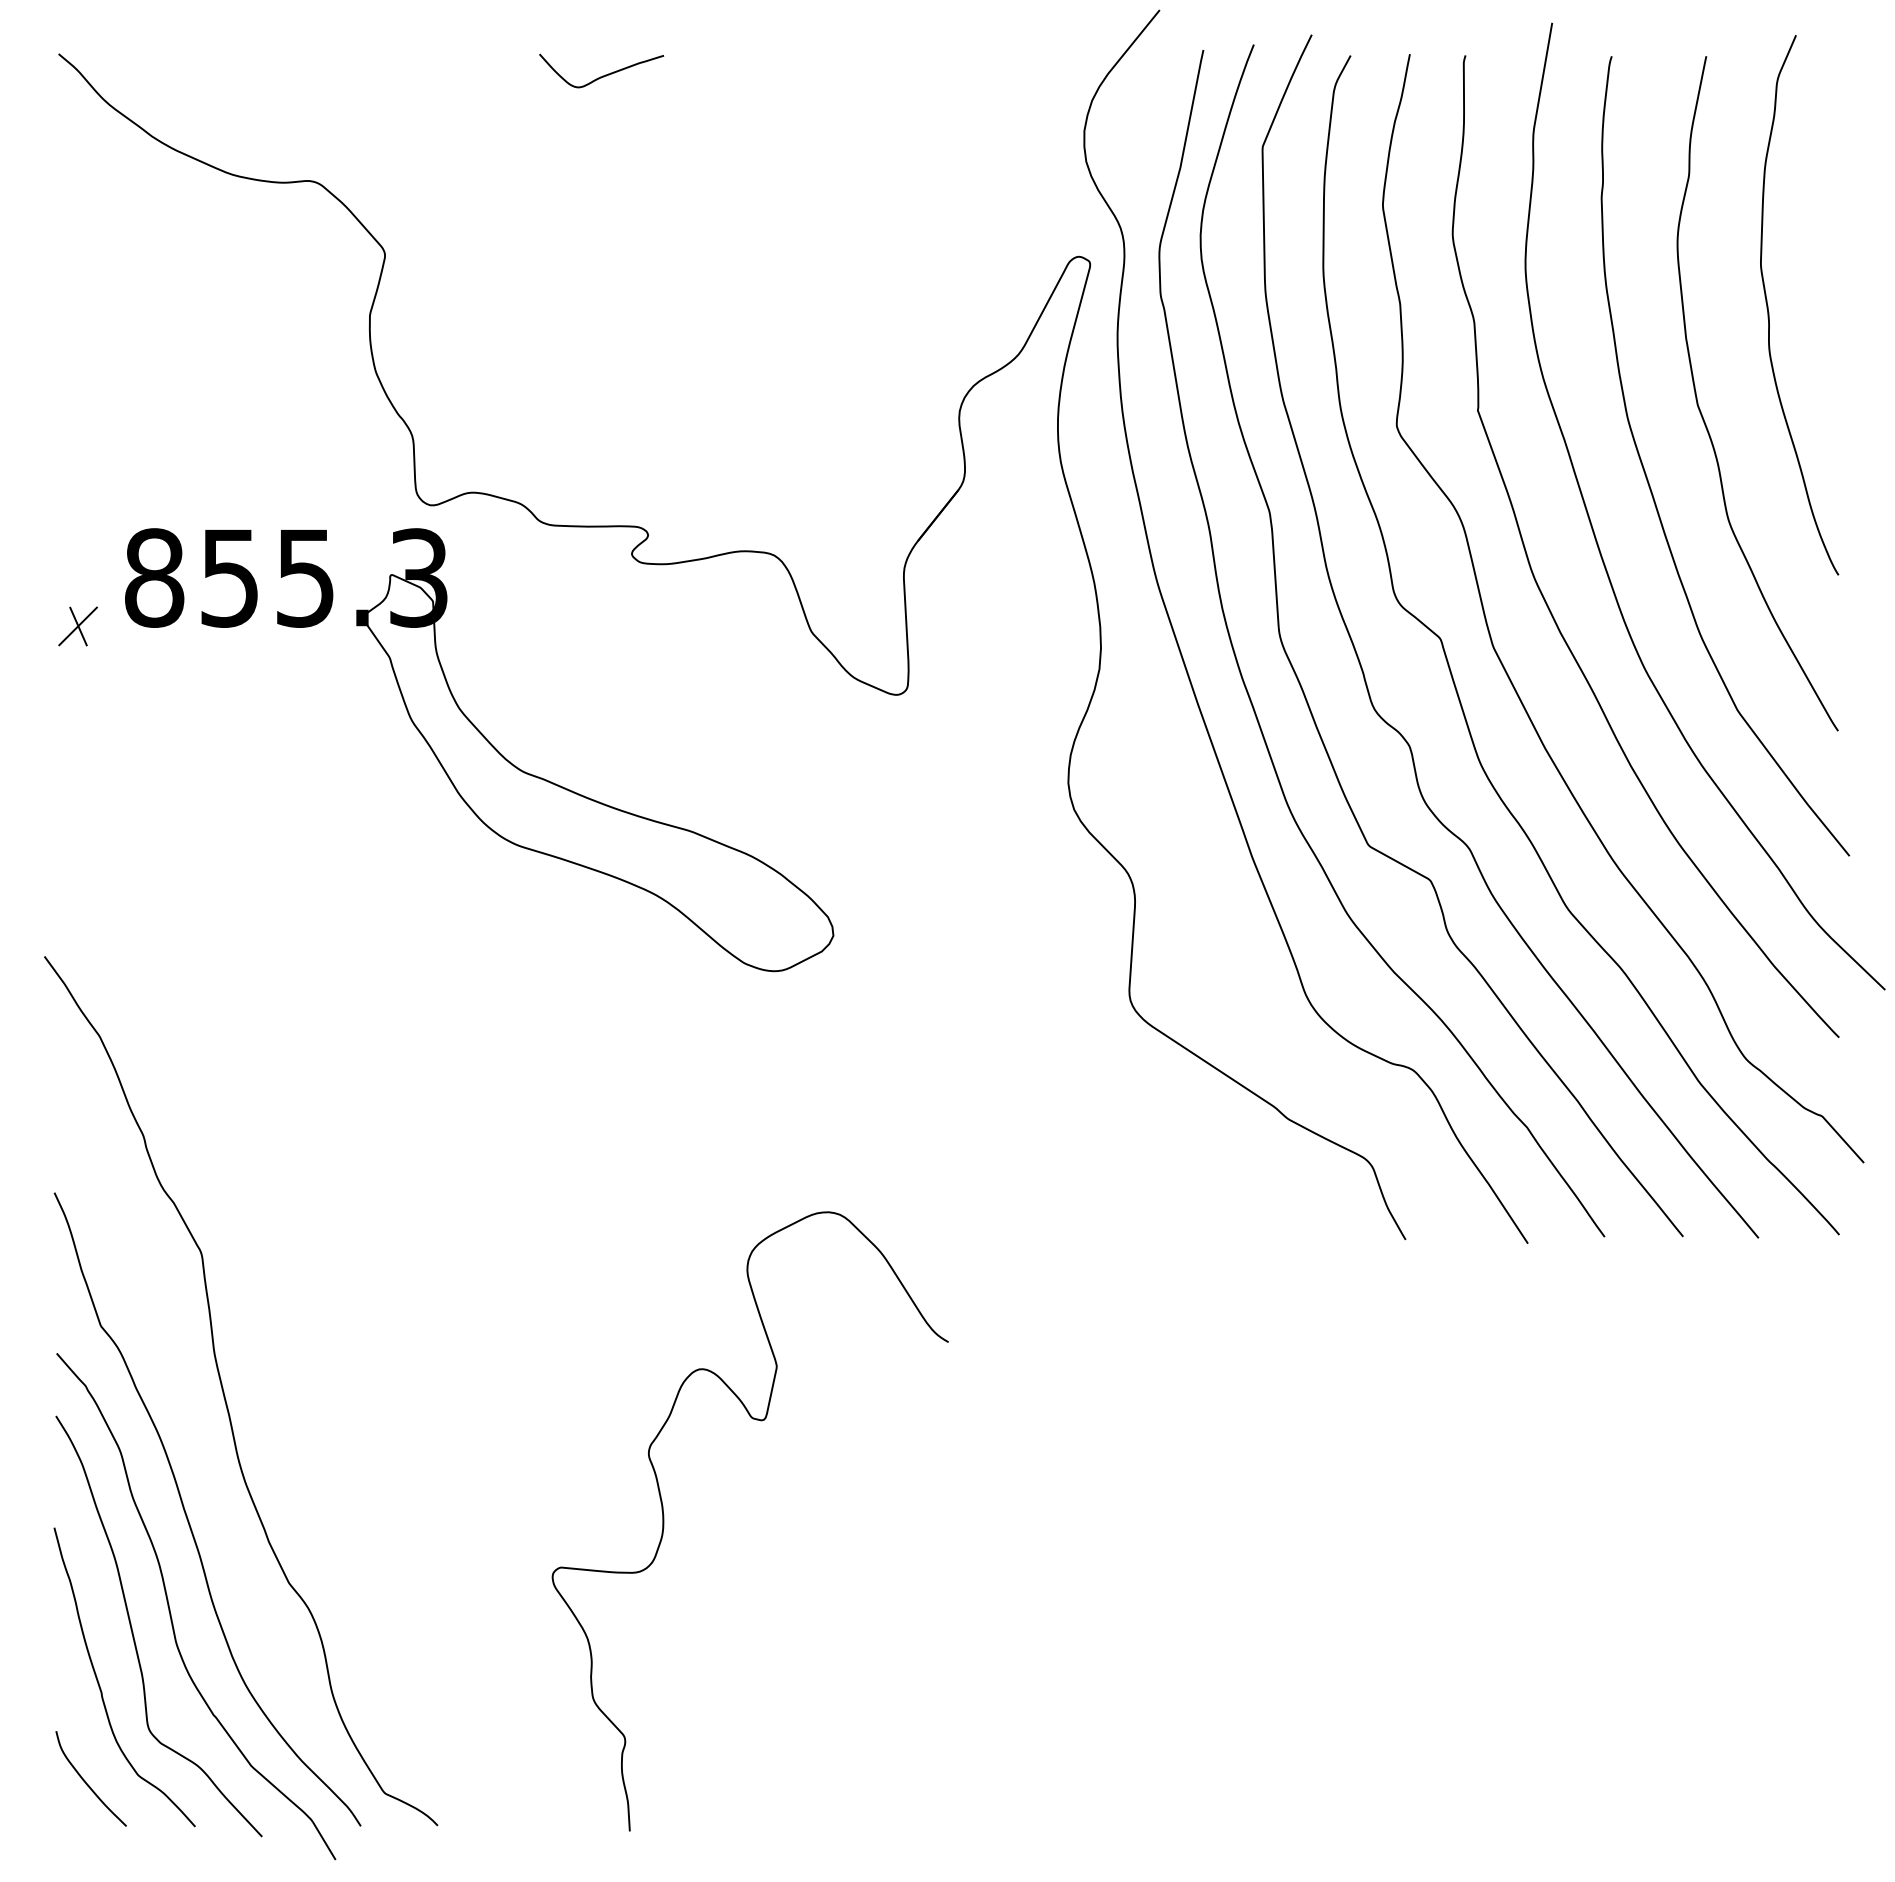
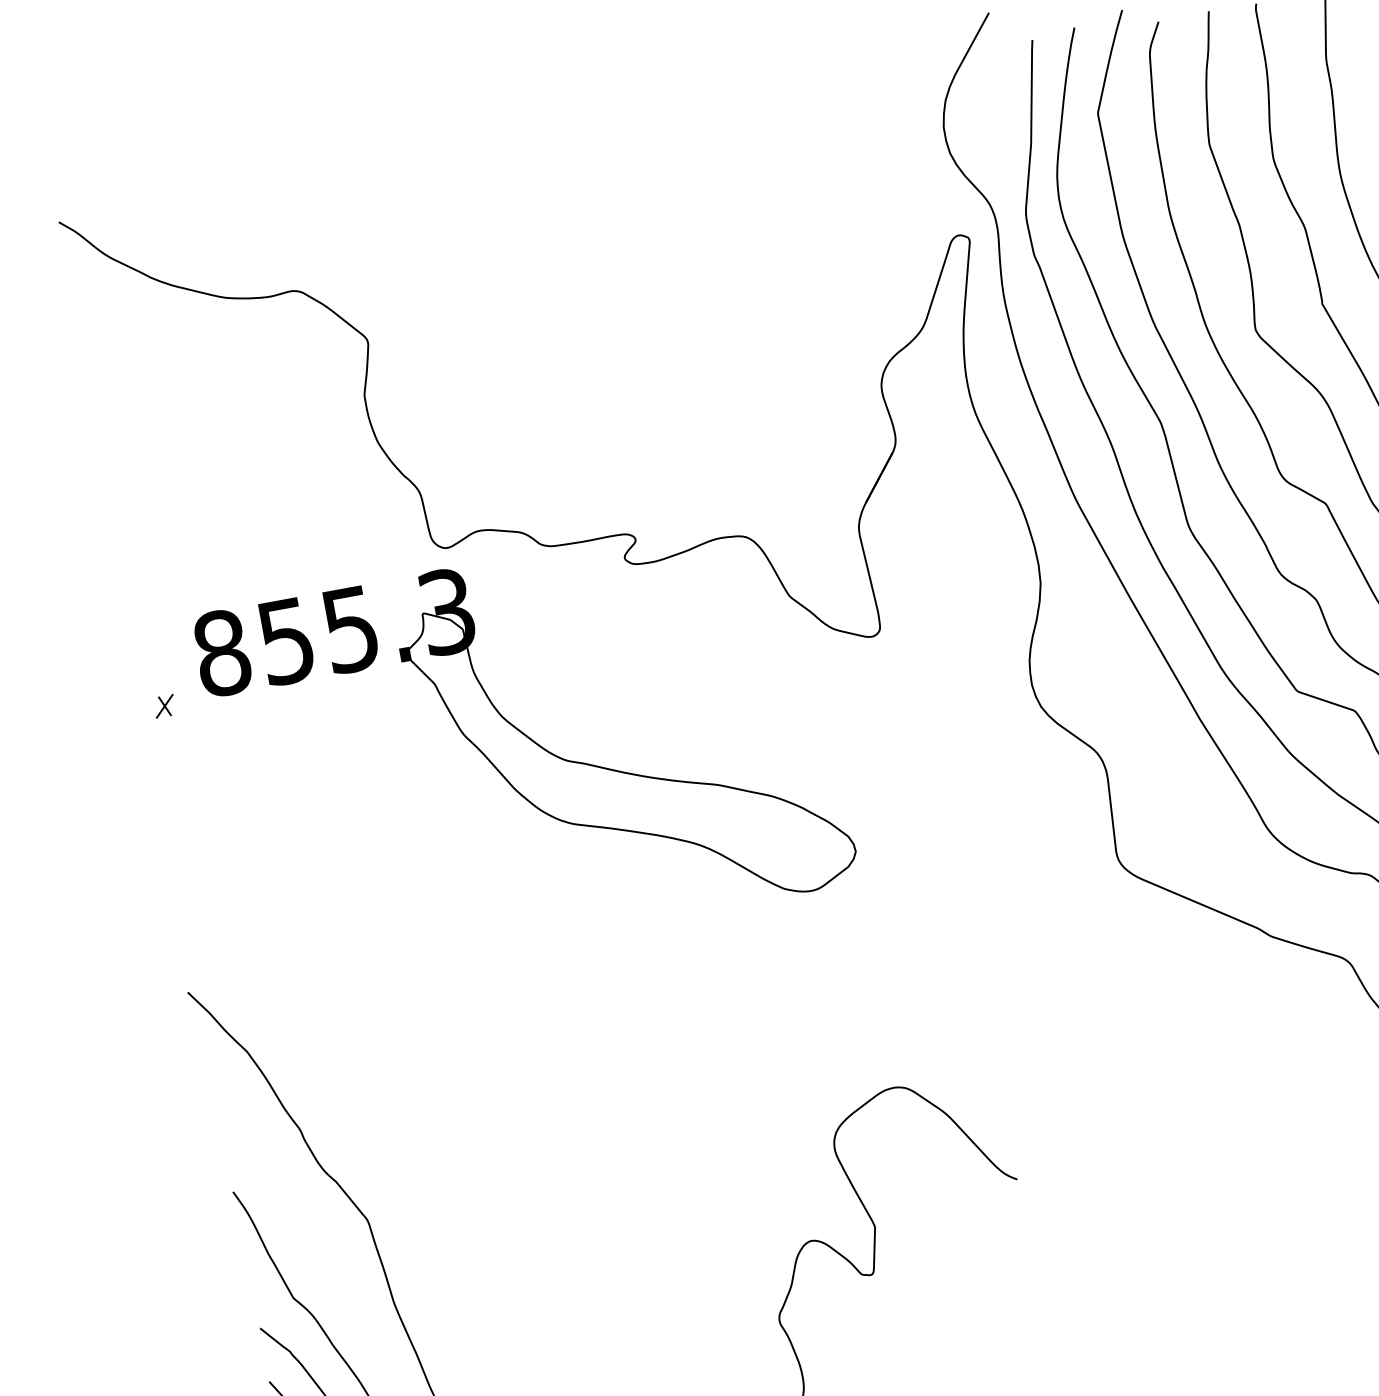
curve: (602, 75) -> (524, 155), removed
part: (77, 626) -> (164, 706), size x0.6

